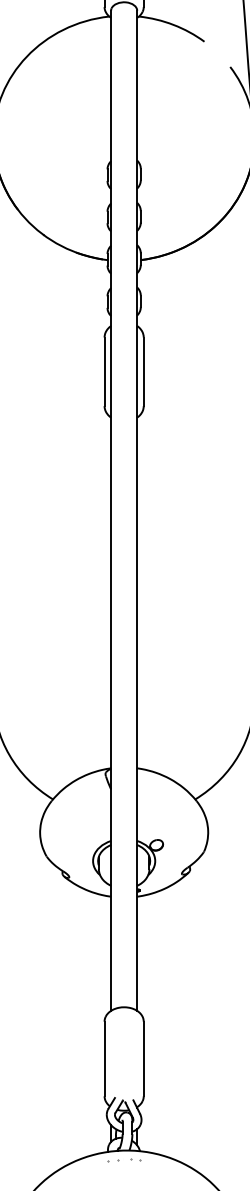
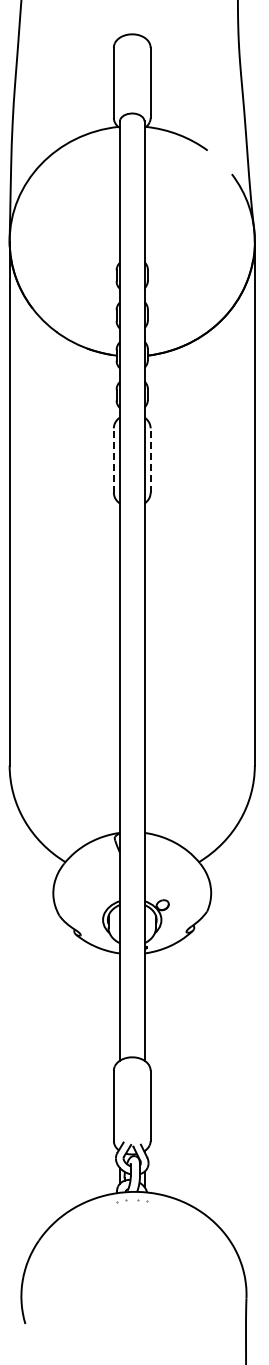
line: (104, 371) -> (113, 460), solid -> dashed
line: (143, 371) -> (150, 460), solid -> dashed

